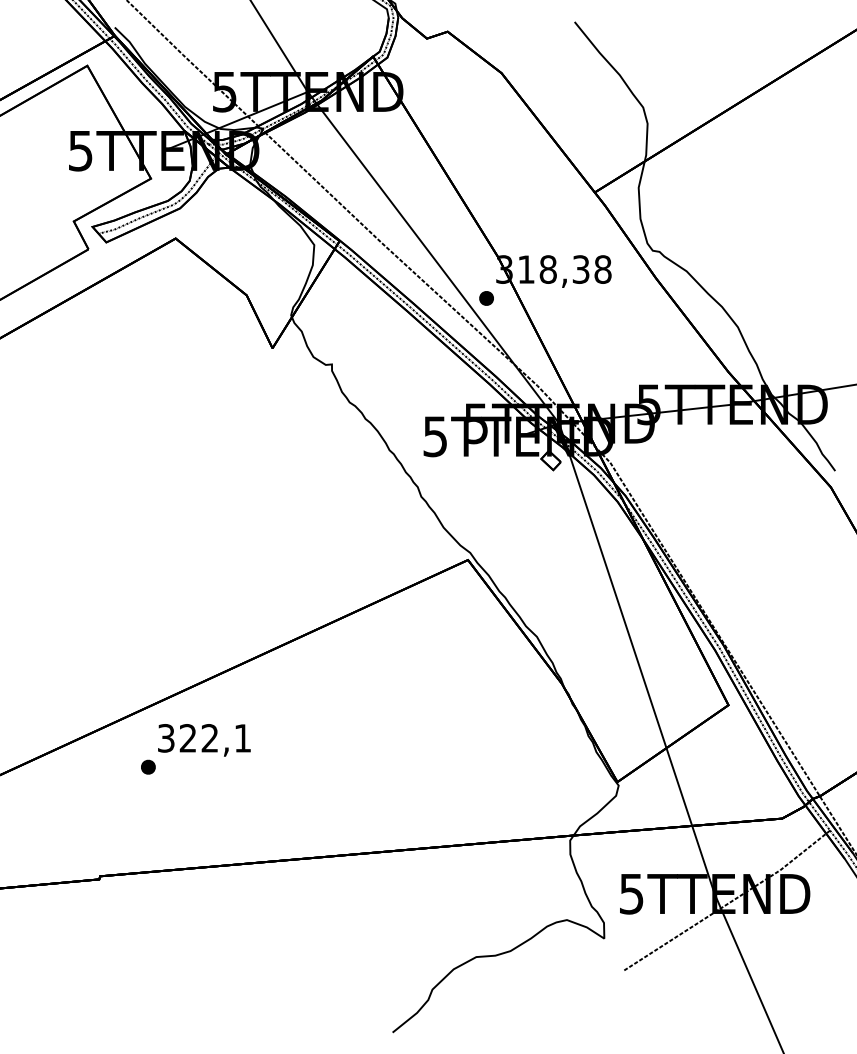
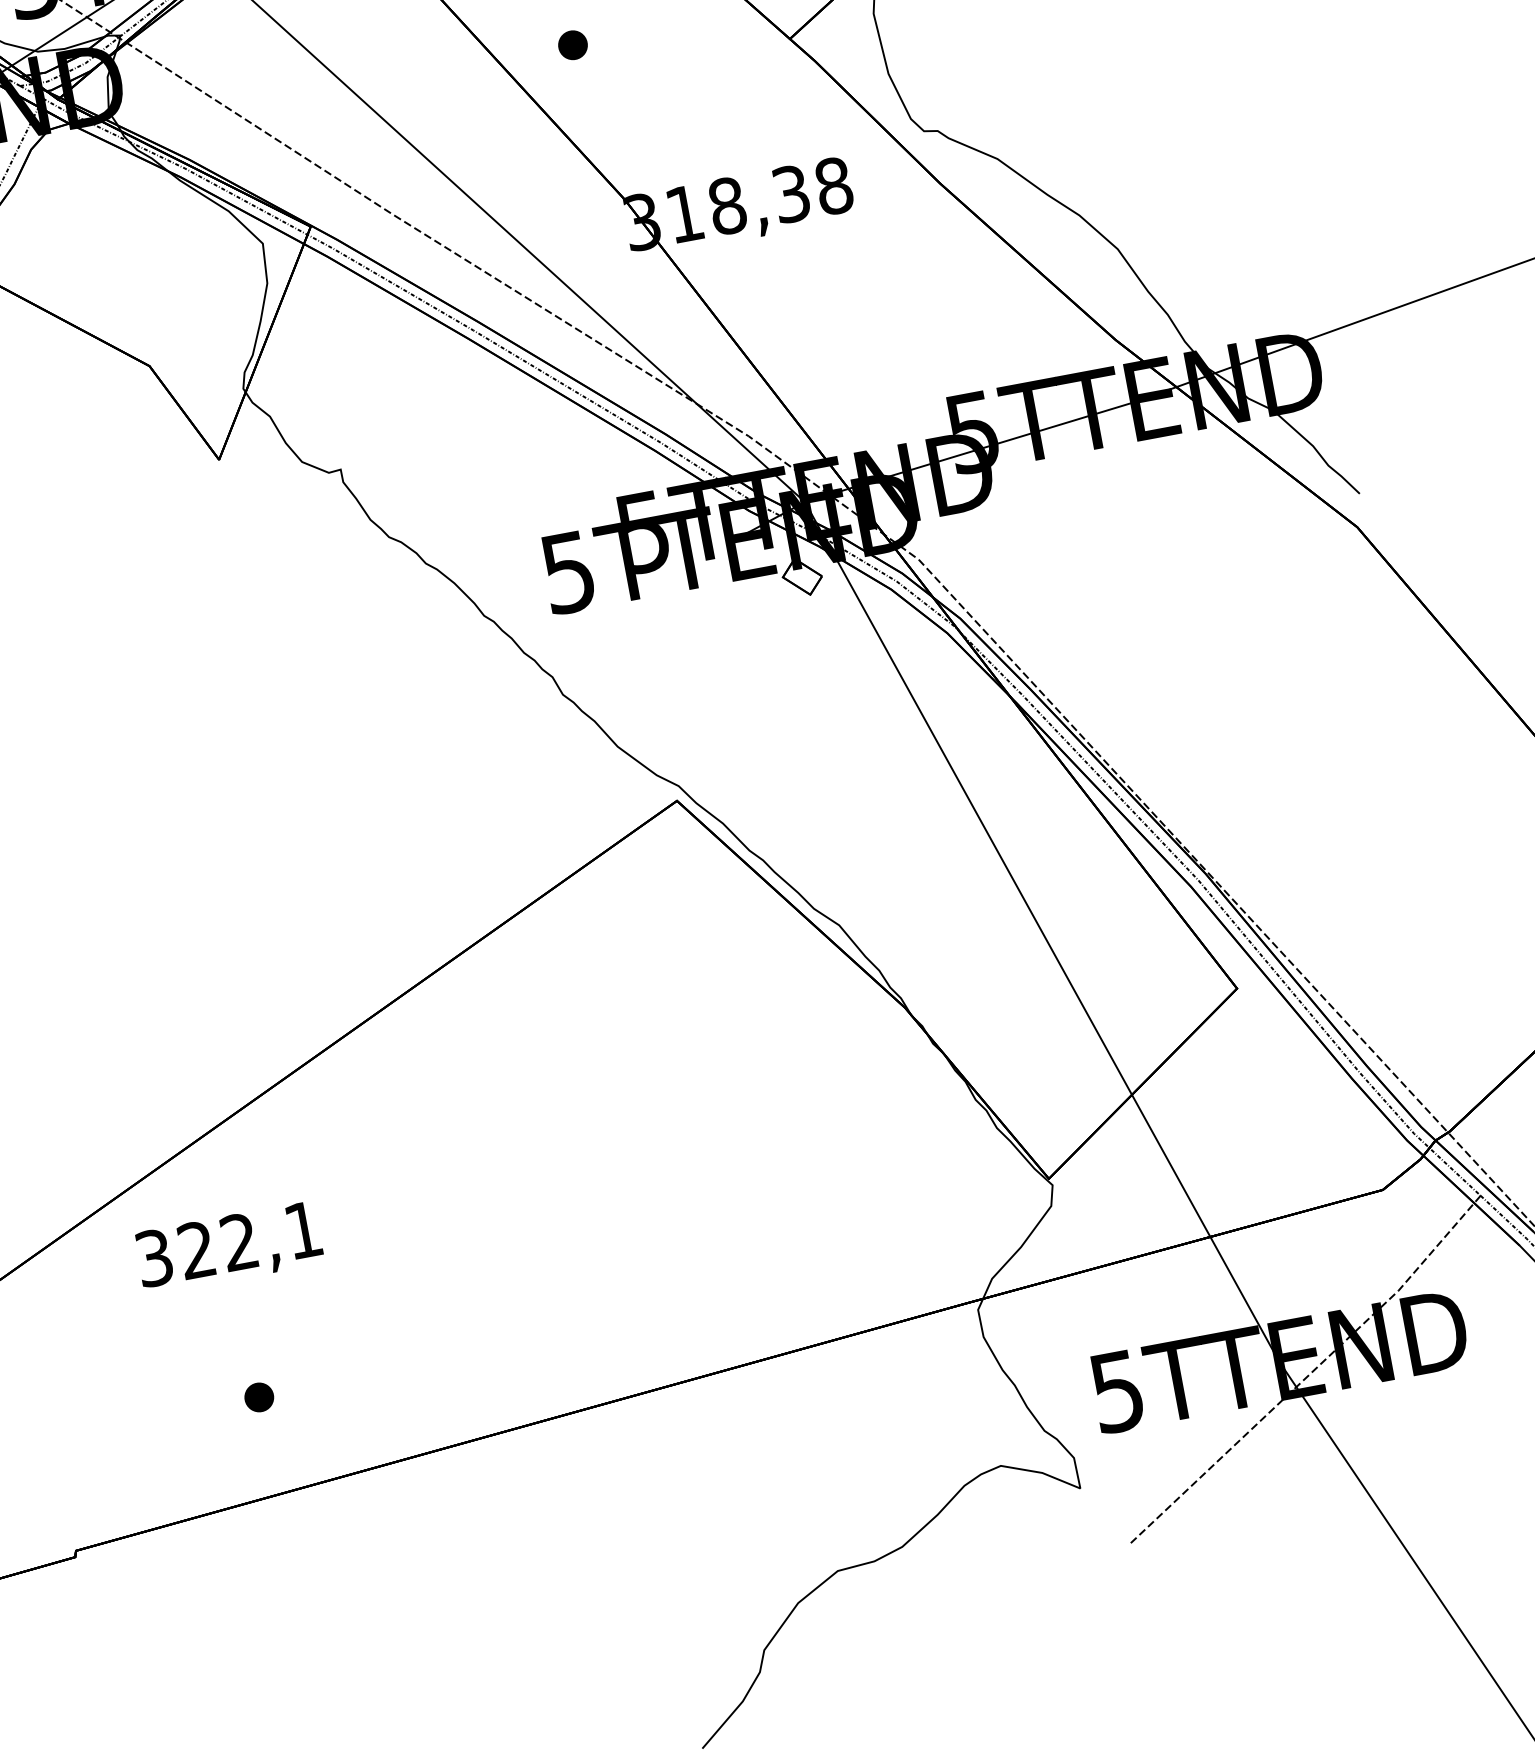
part: (486, 298) -> (572, 45), moved
part: (148, 766) -> (259, 1395), moved

